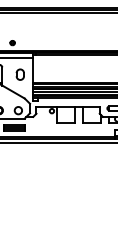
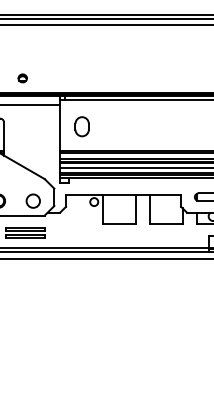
part: (19, 74) -> (80, 126), moved

